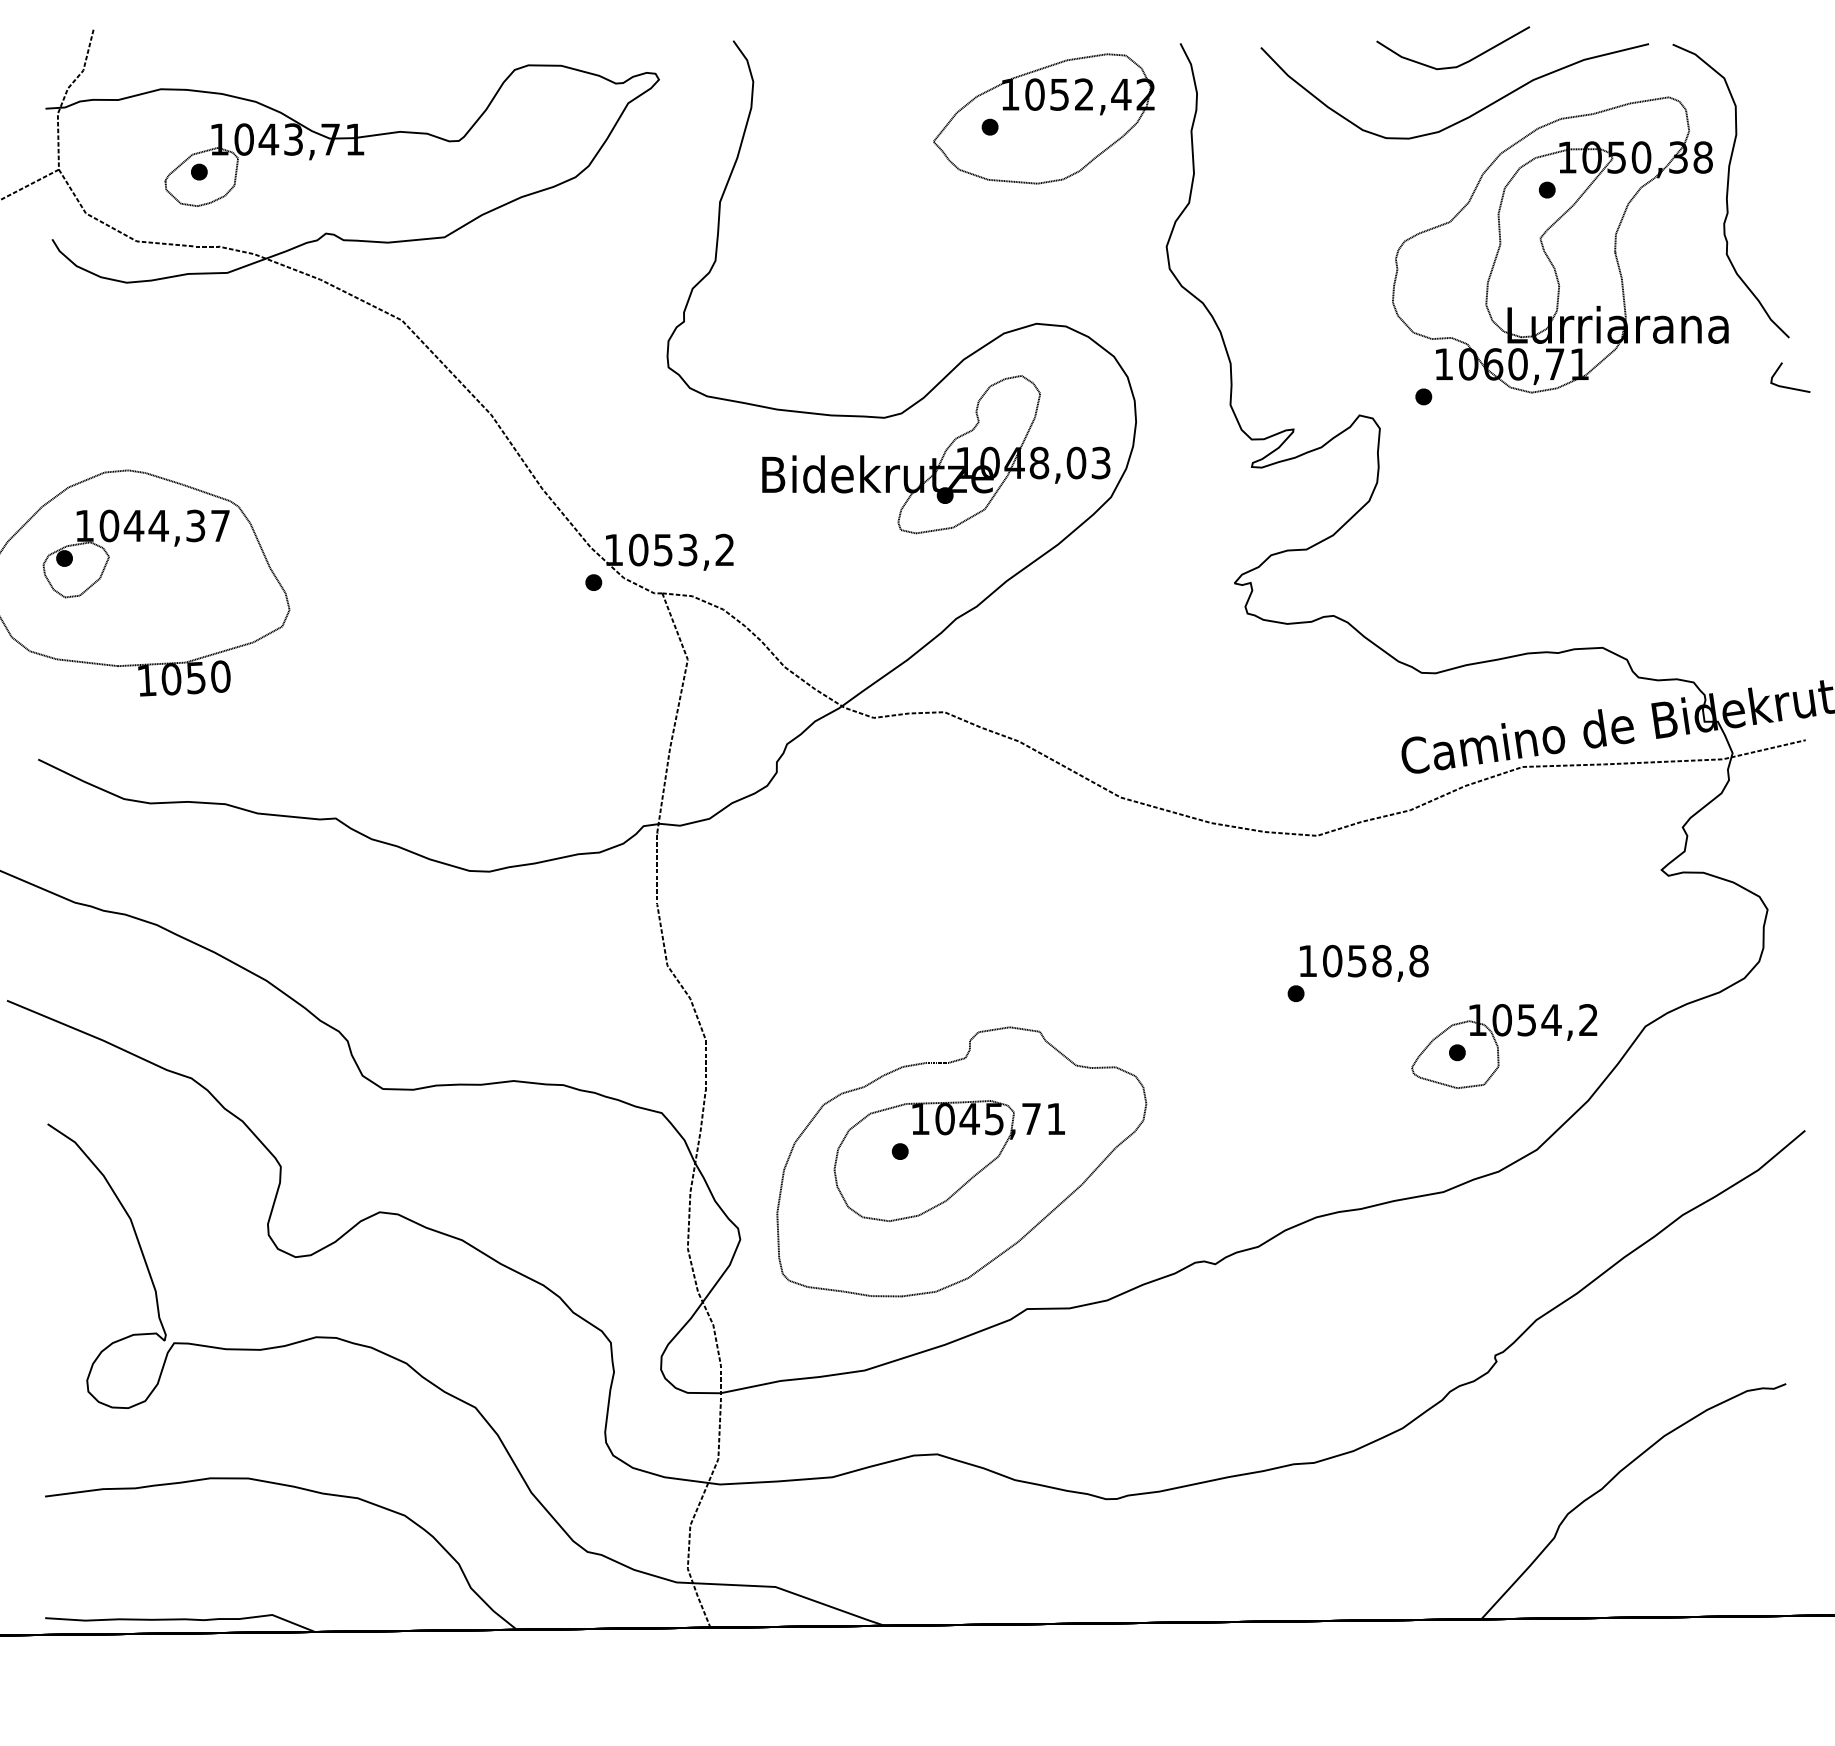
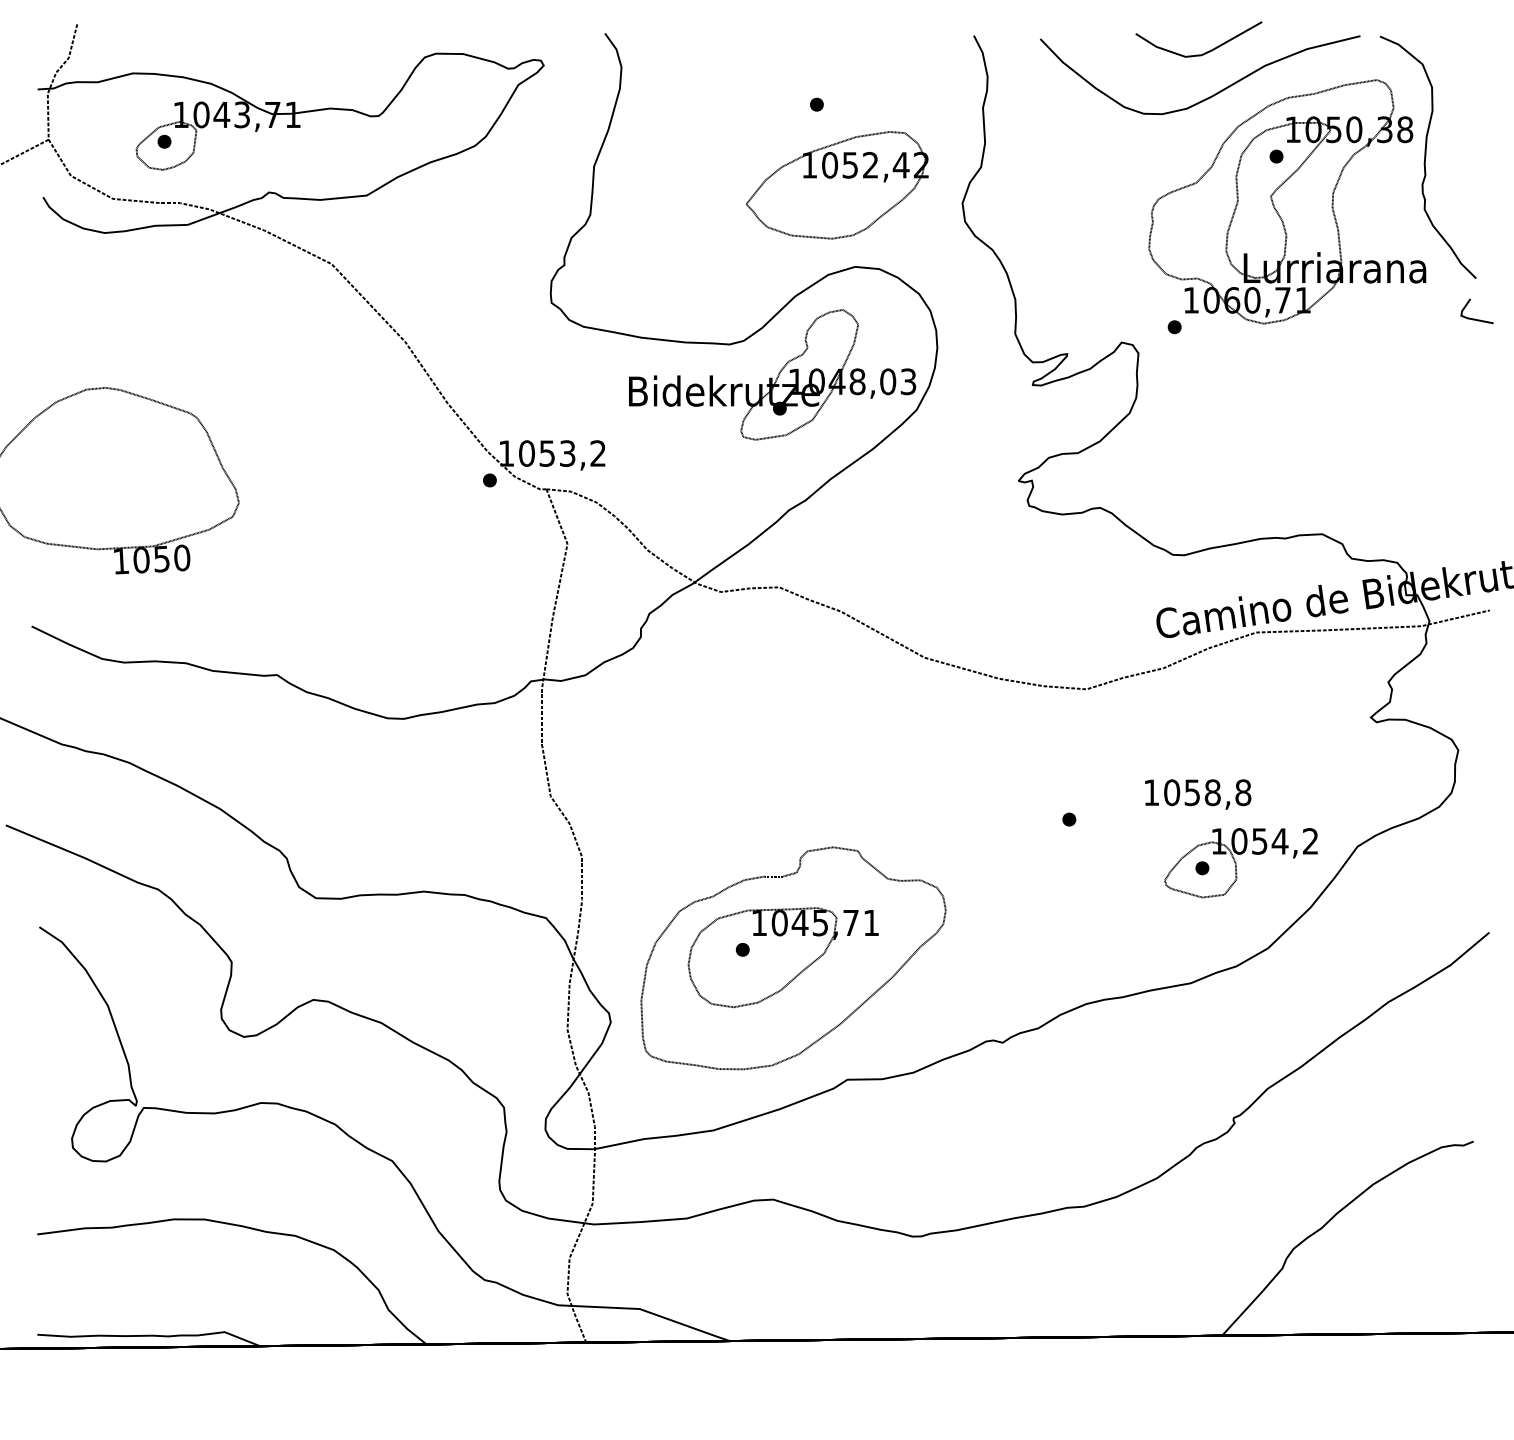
part: (1043, 118) -> (837, 184), moved
part: (136, 541) -> (112, 446), removed
text: (1364, 963) -> (1198, 794), moved

